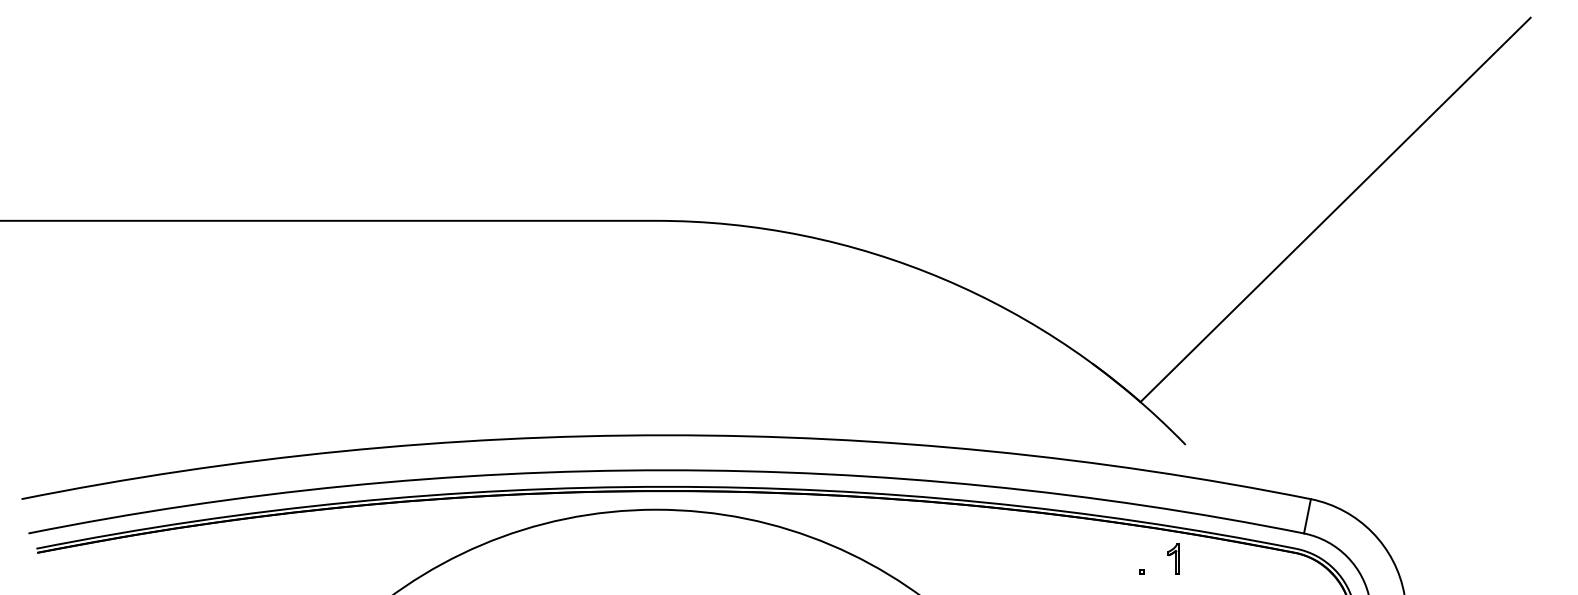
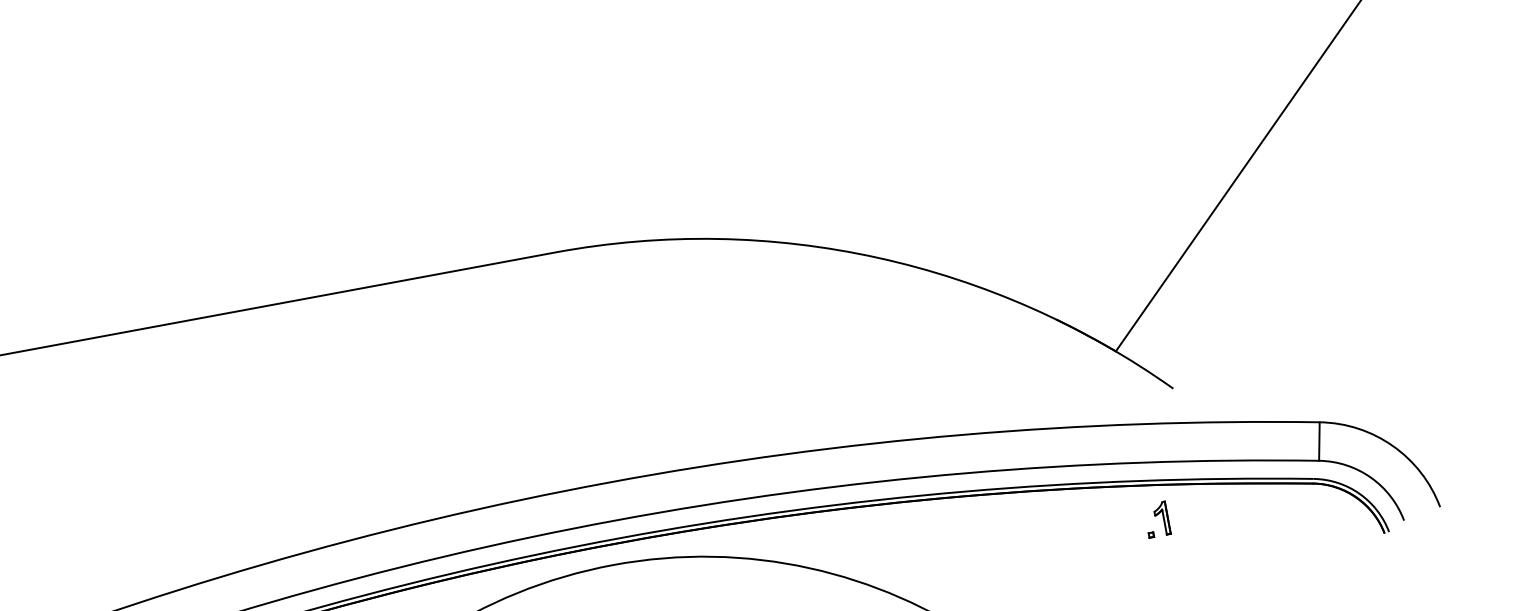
part: (1173, 558) -> (1161, 518), moved

